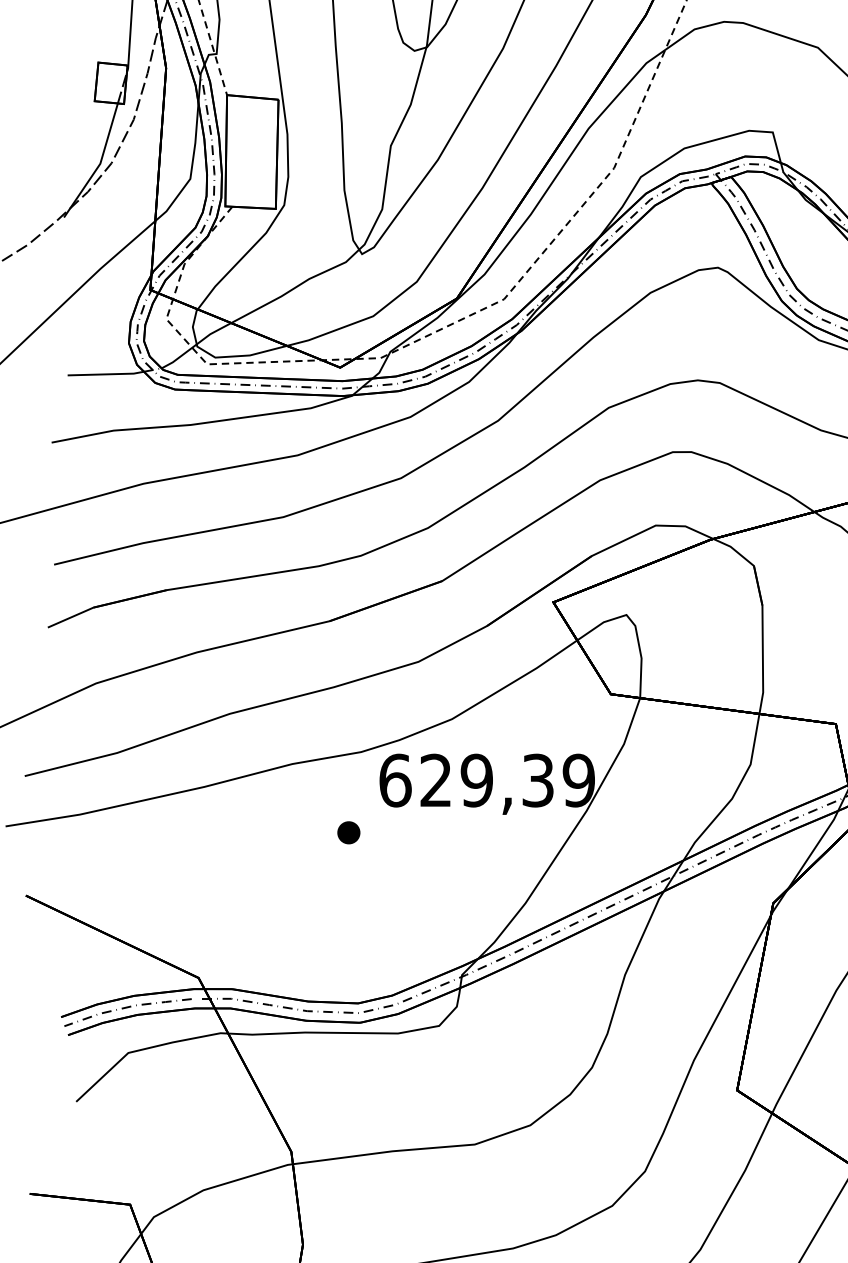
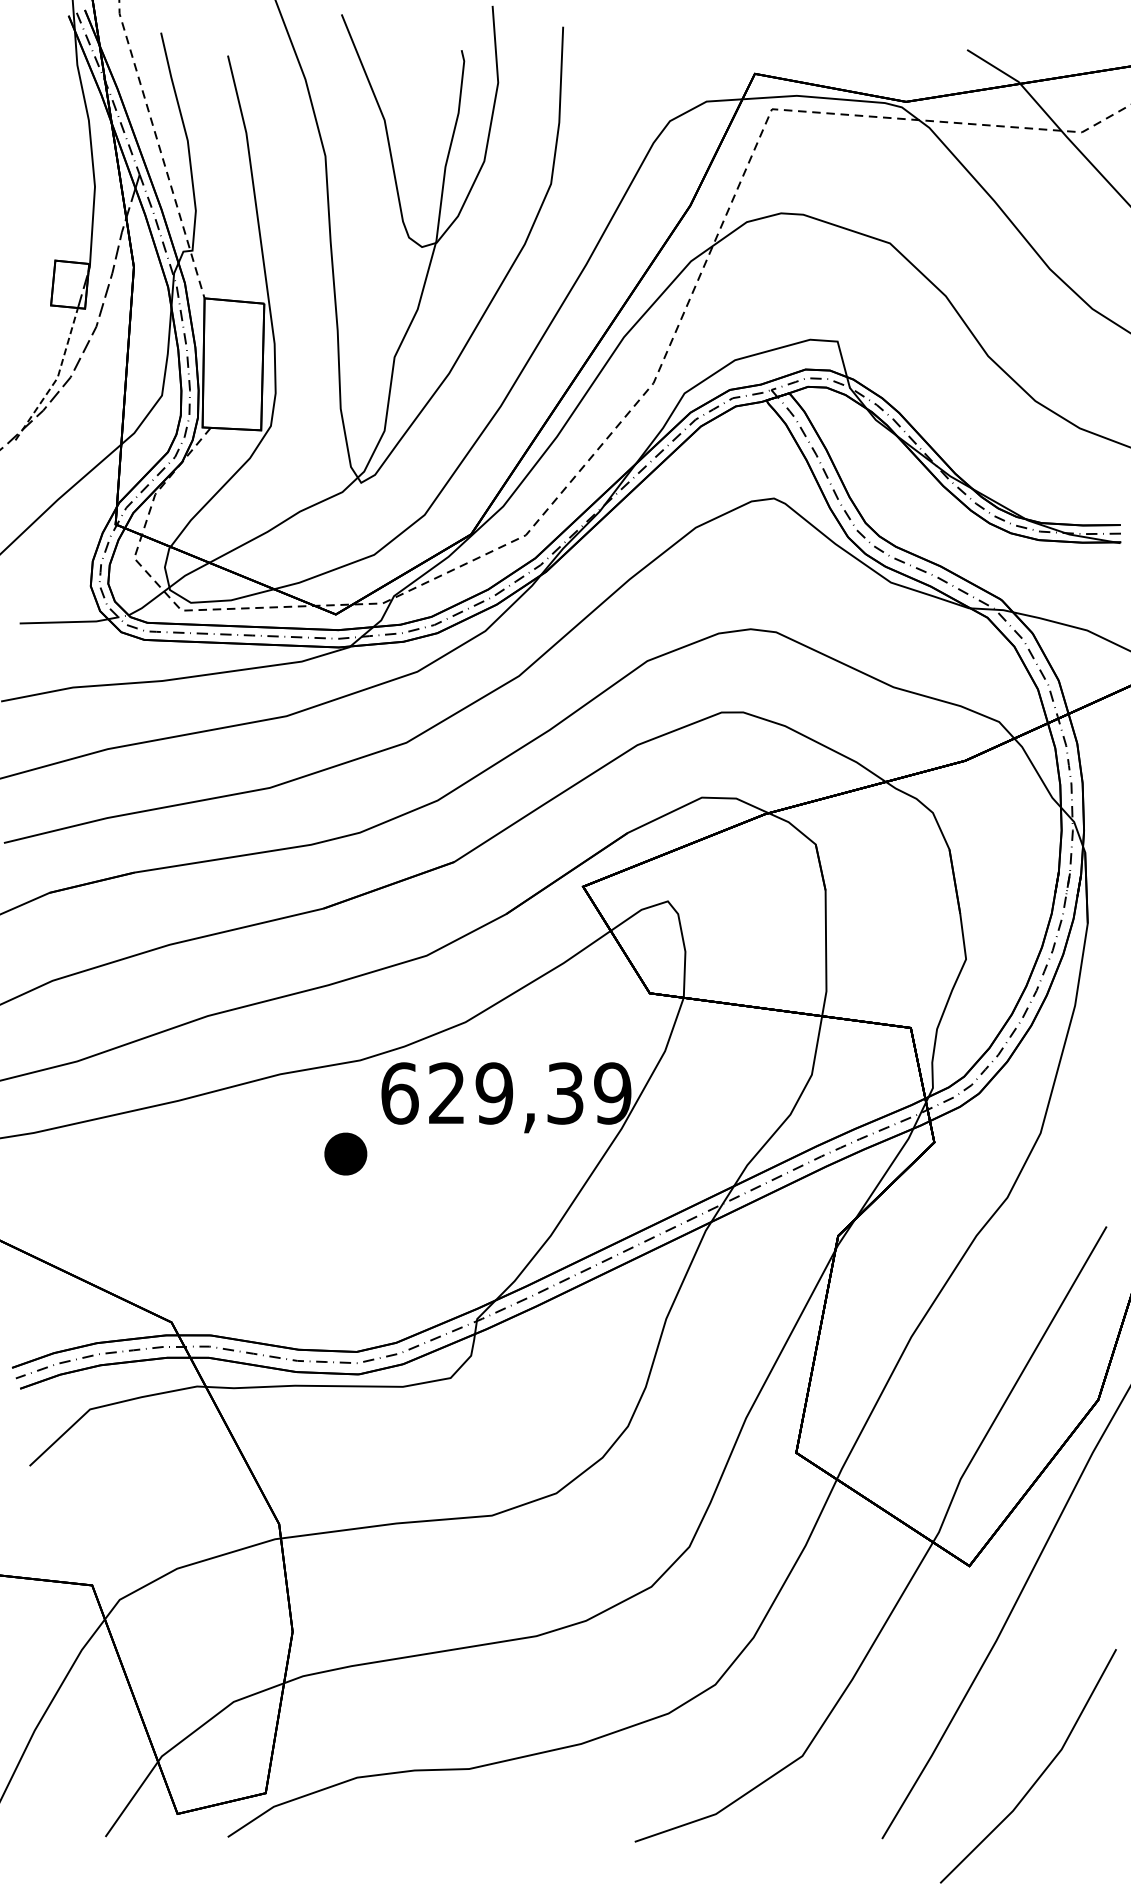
line: (100, 164) -> (57, 378), solid -> dashed
part: (348, 832) -> (345, 1153), size x1.6

